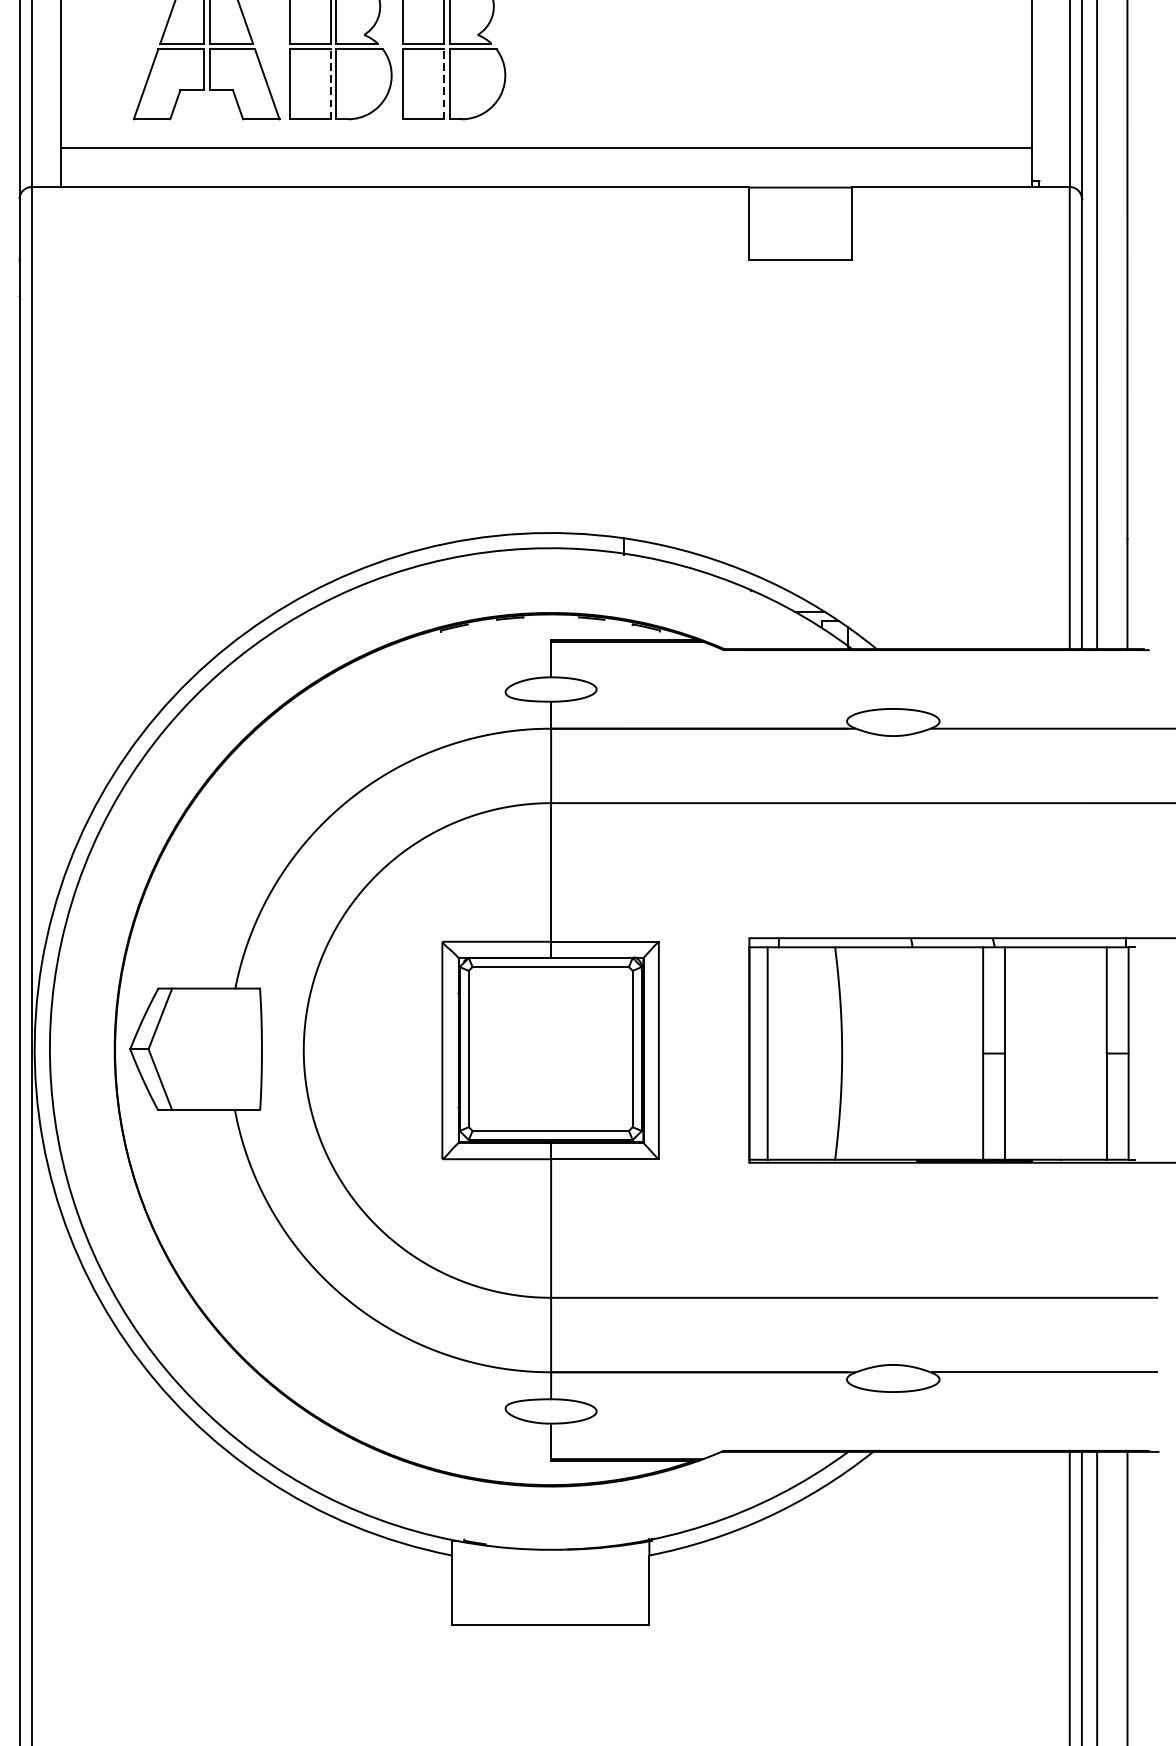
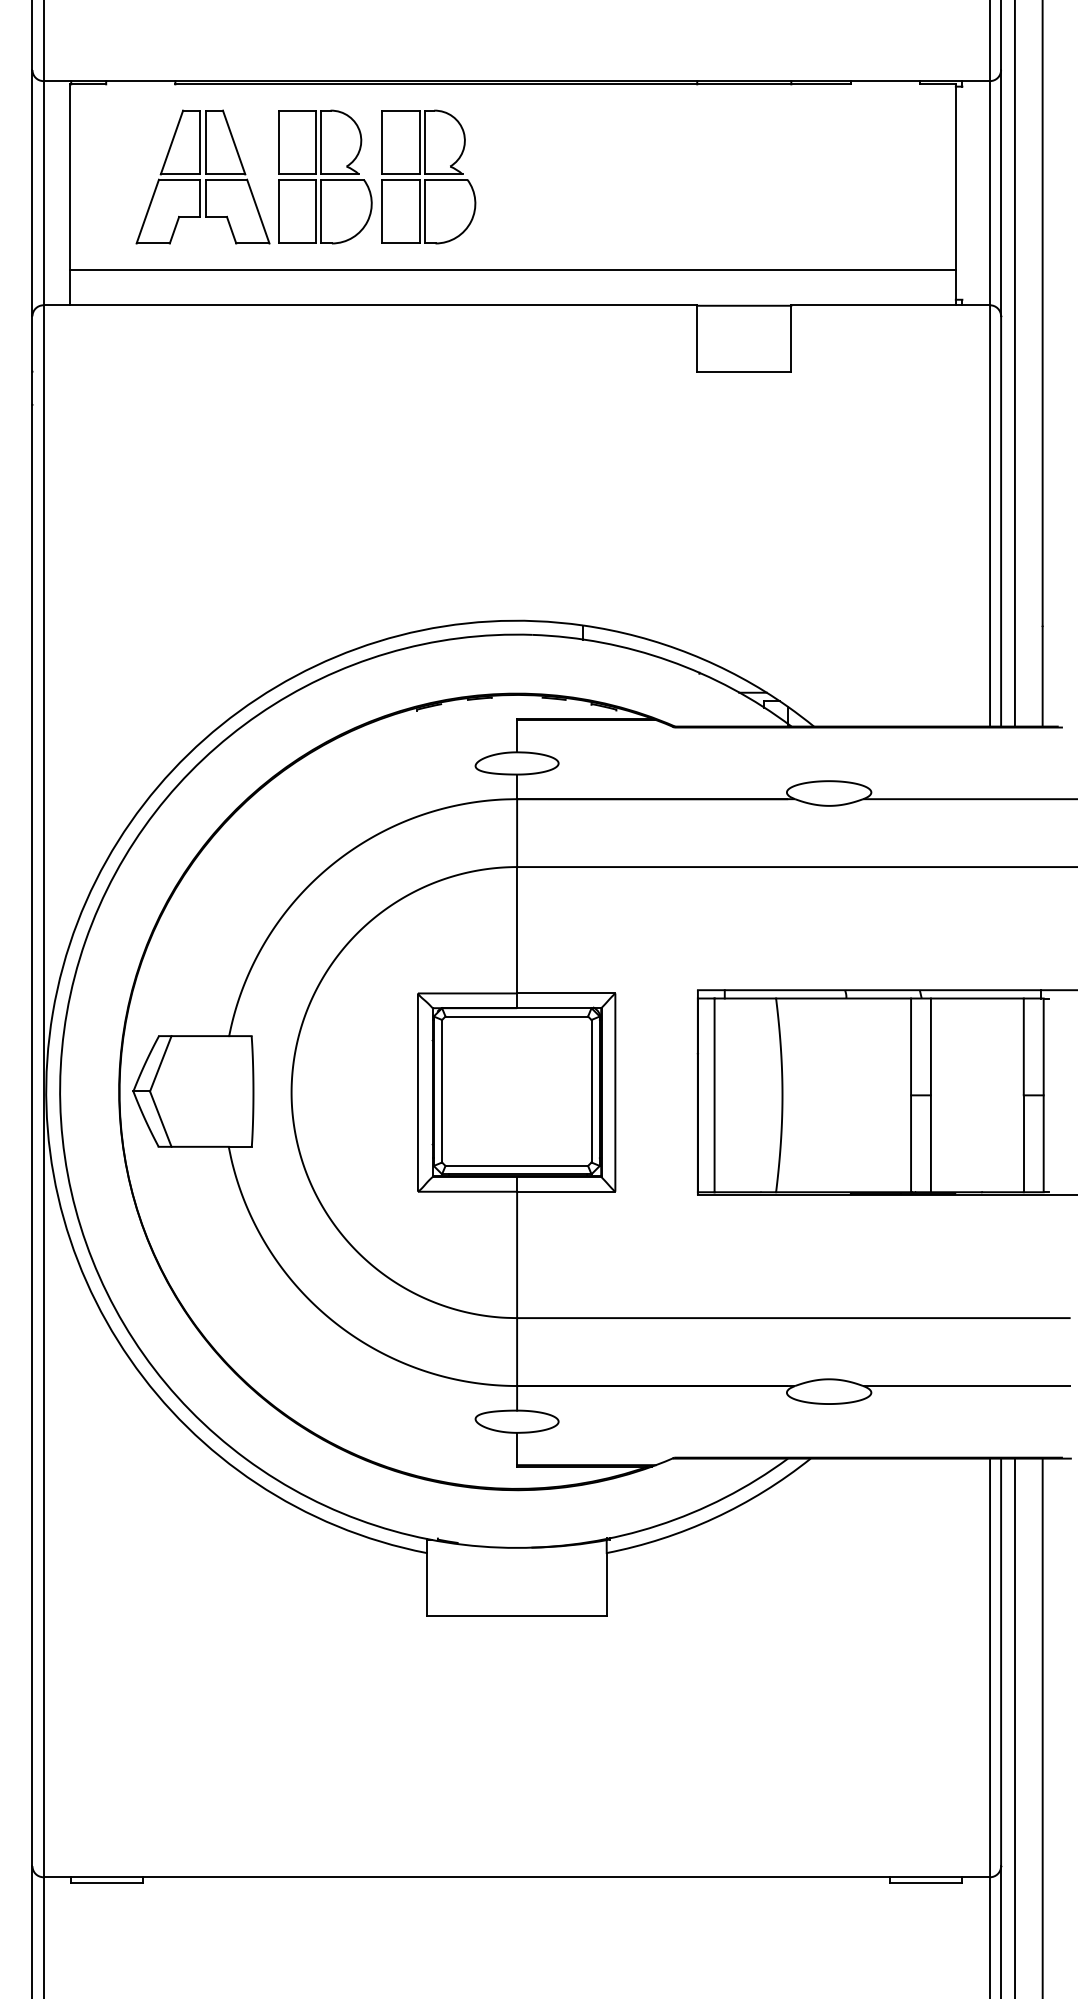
line: (330, 84) -> (315, 211), dashed -> solid
line: (444, 84) -> (419, 211), dashed -> solid

